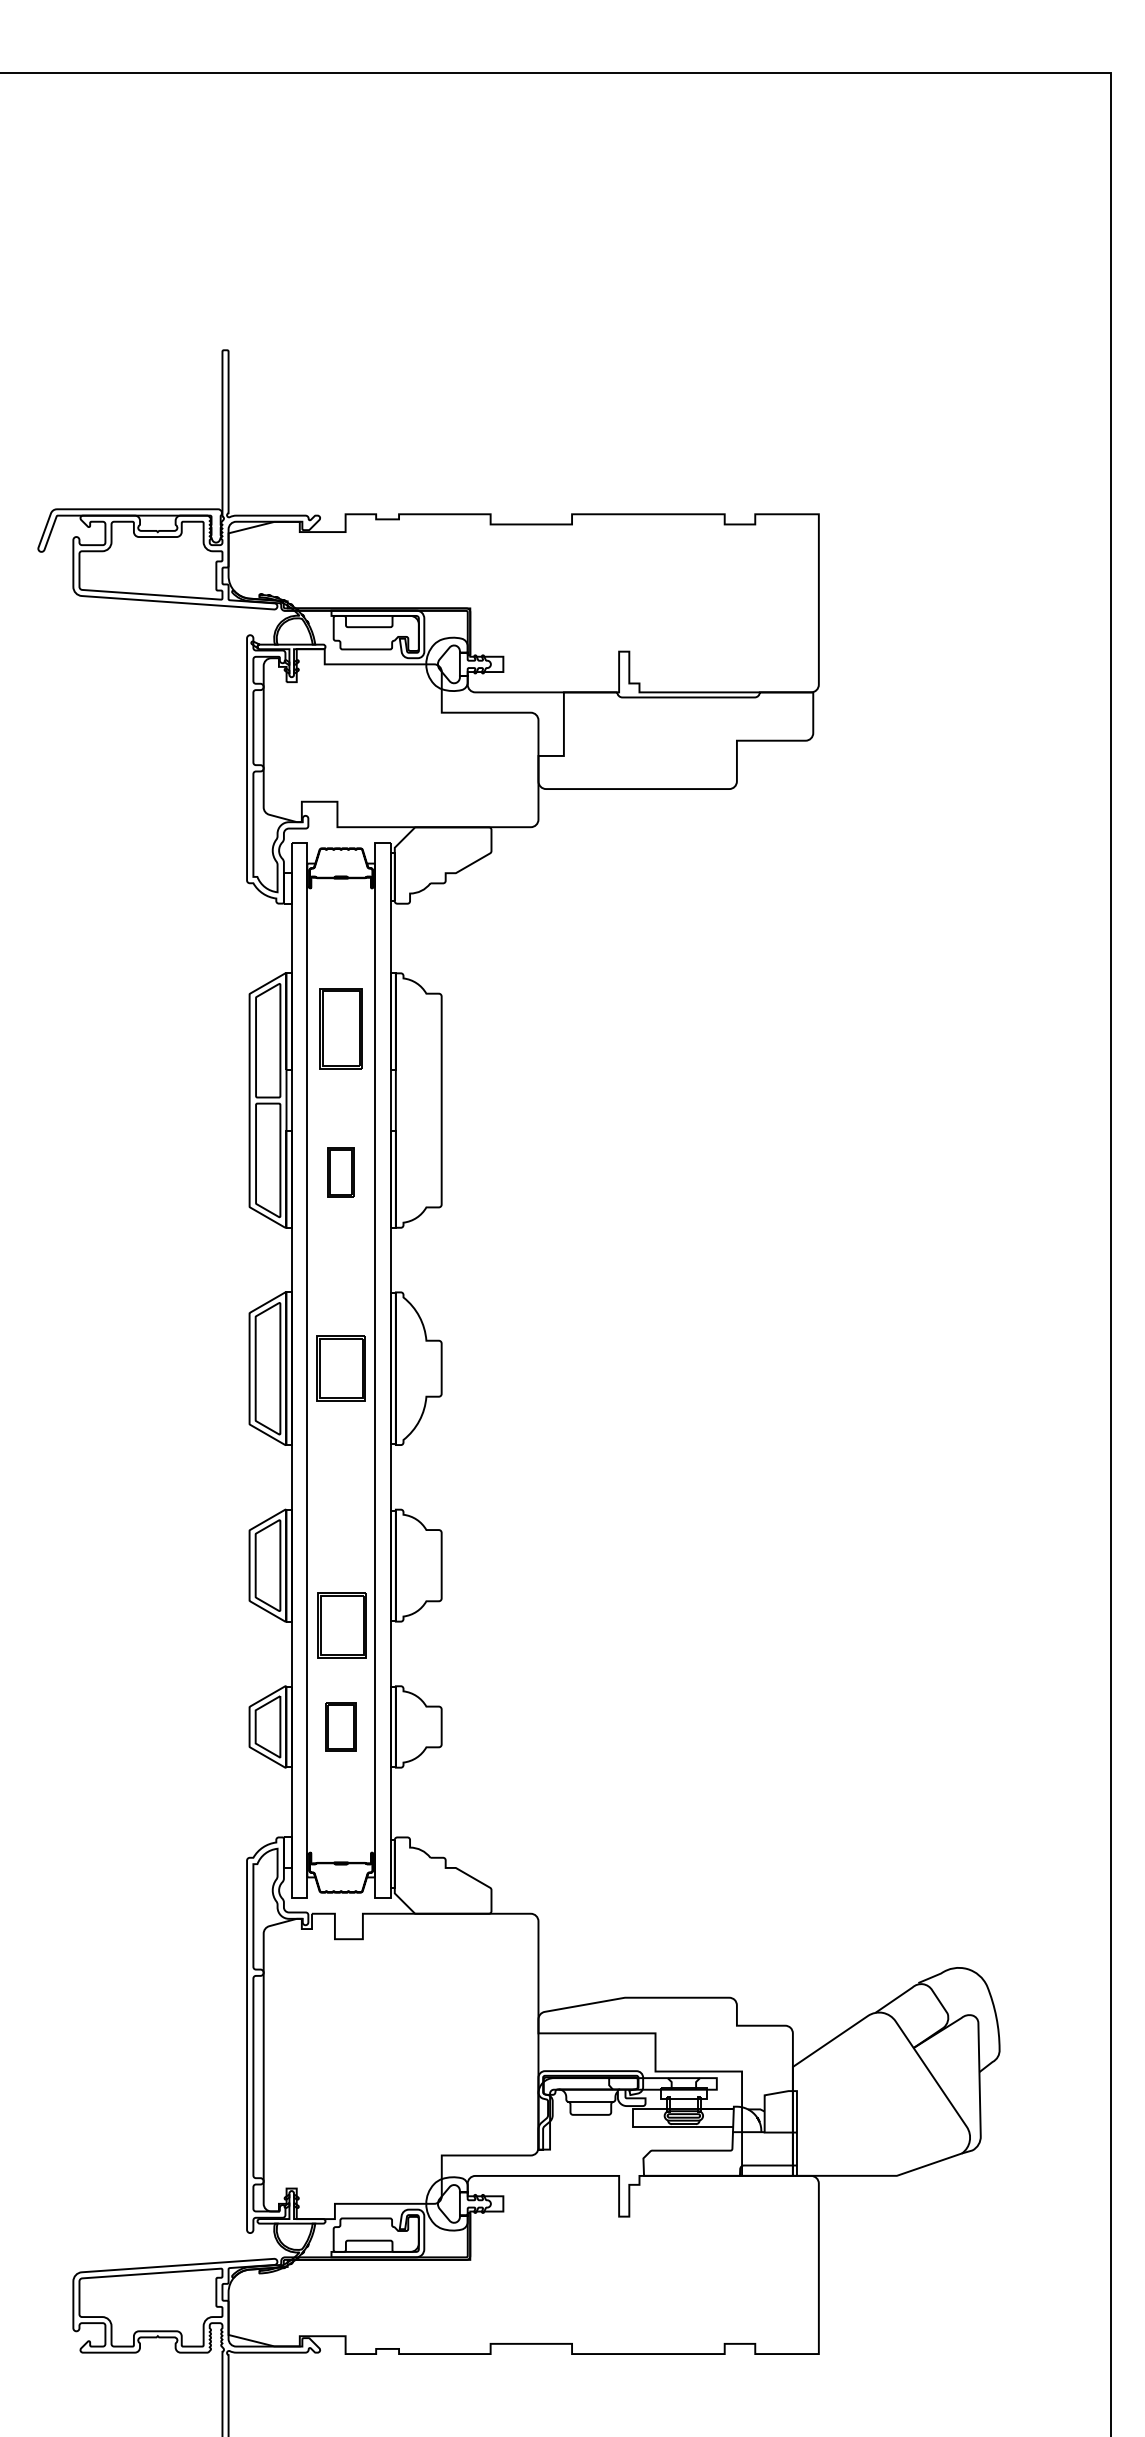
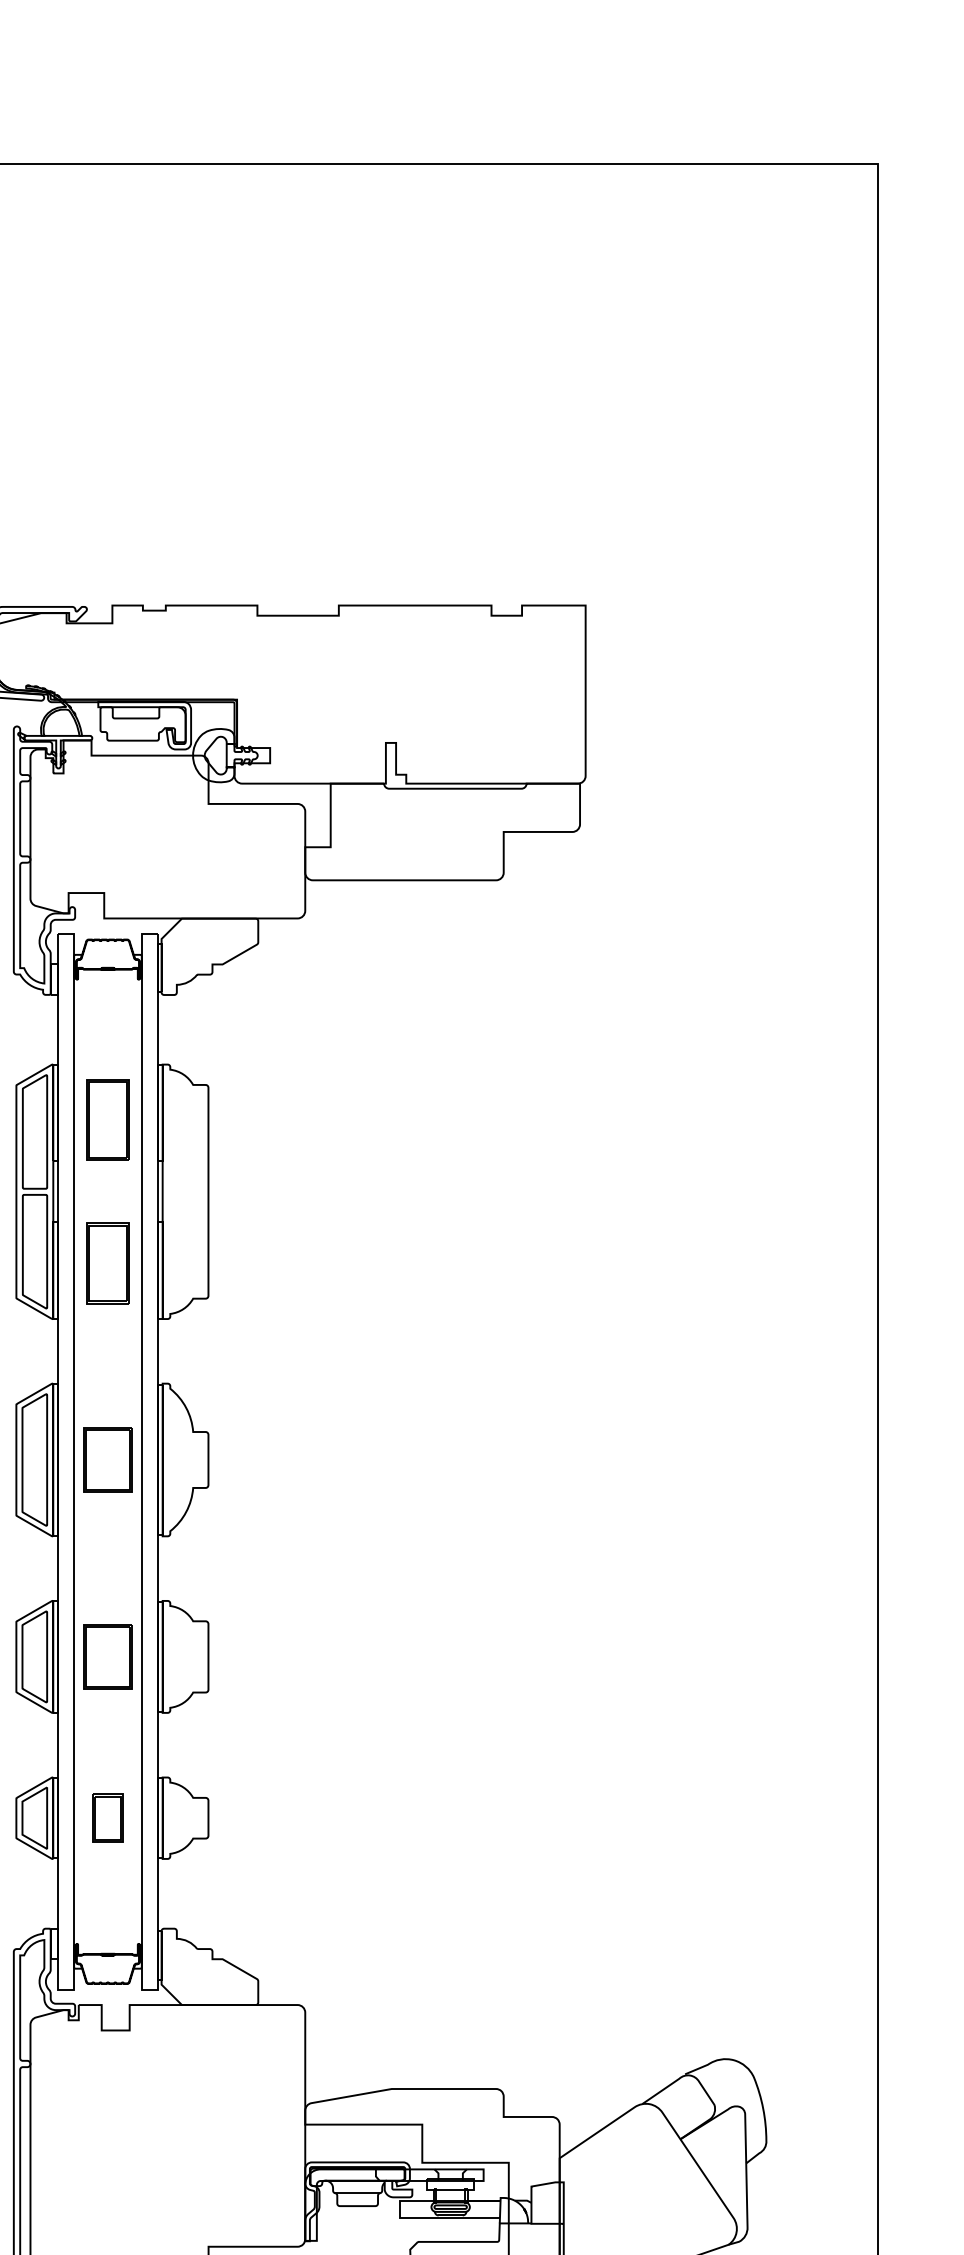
part: (340, 1172) -> (107, 1263), size x1.67
part: (341, 1625) -> (107, 1656), moved

